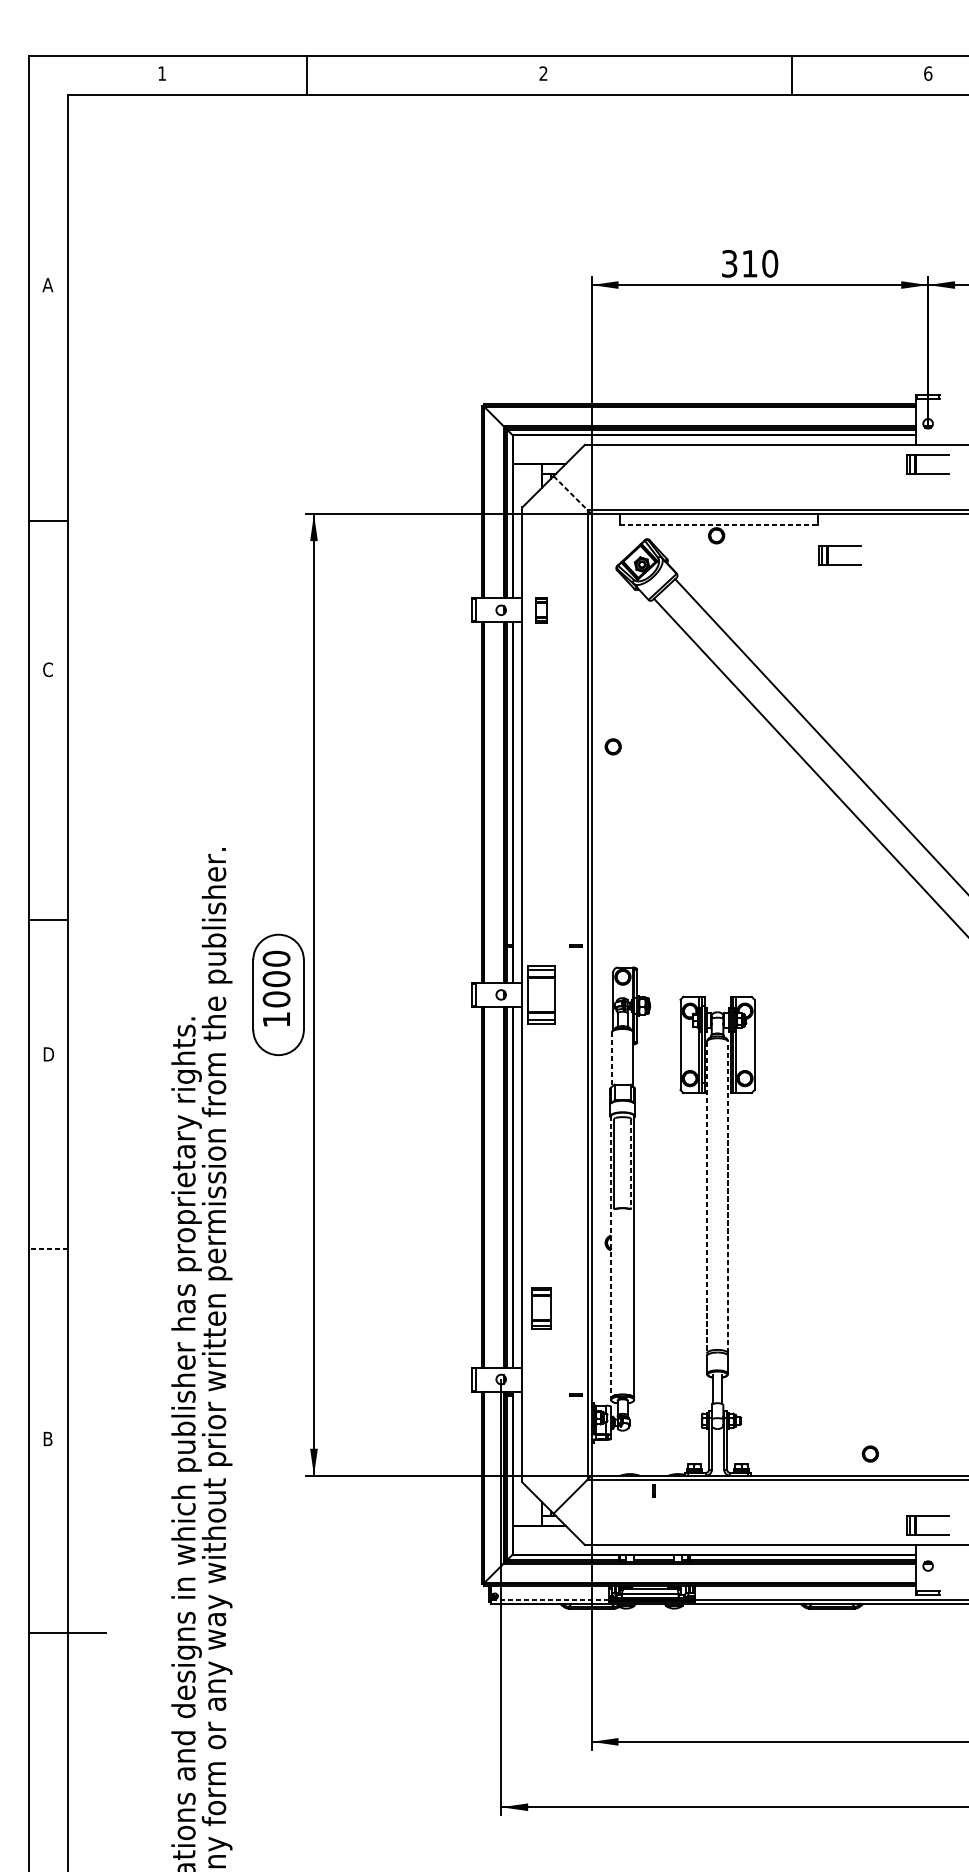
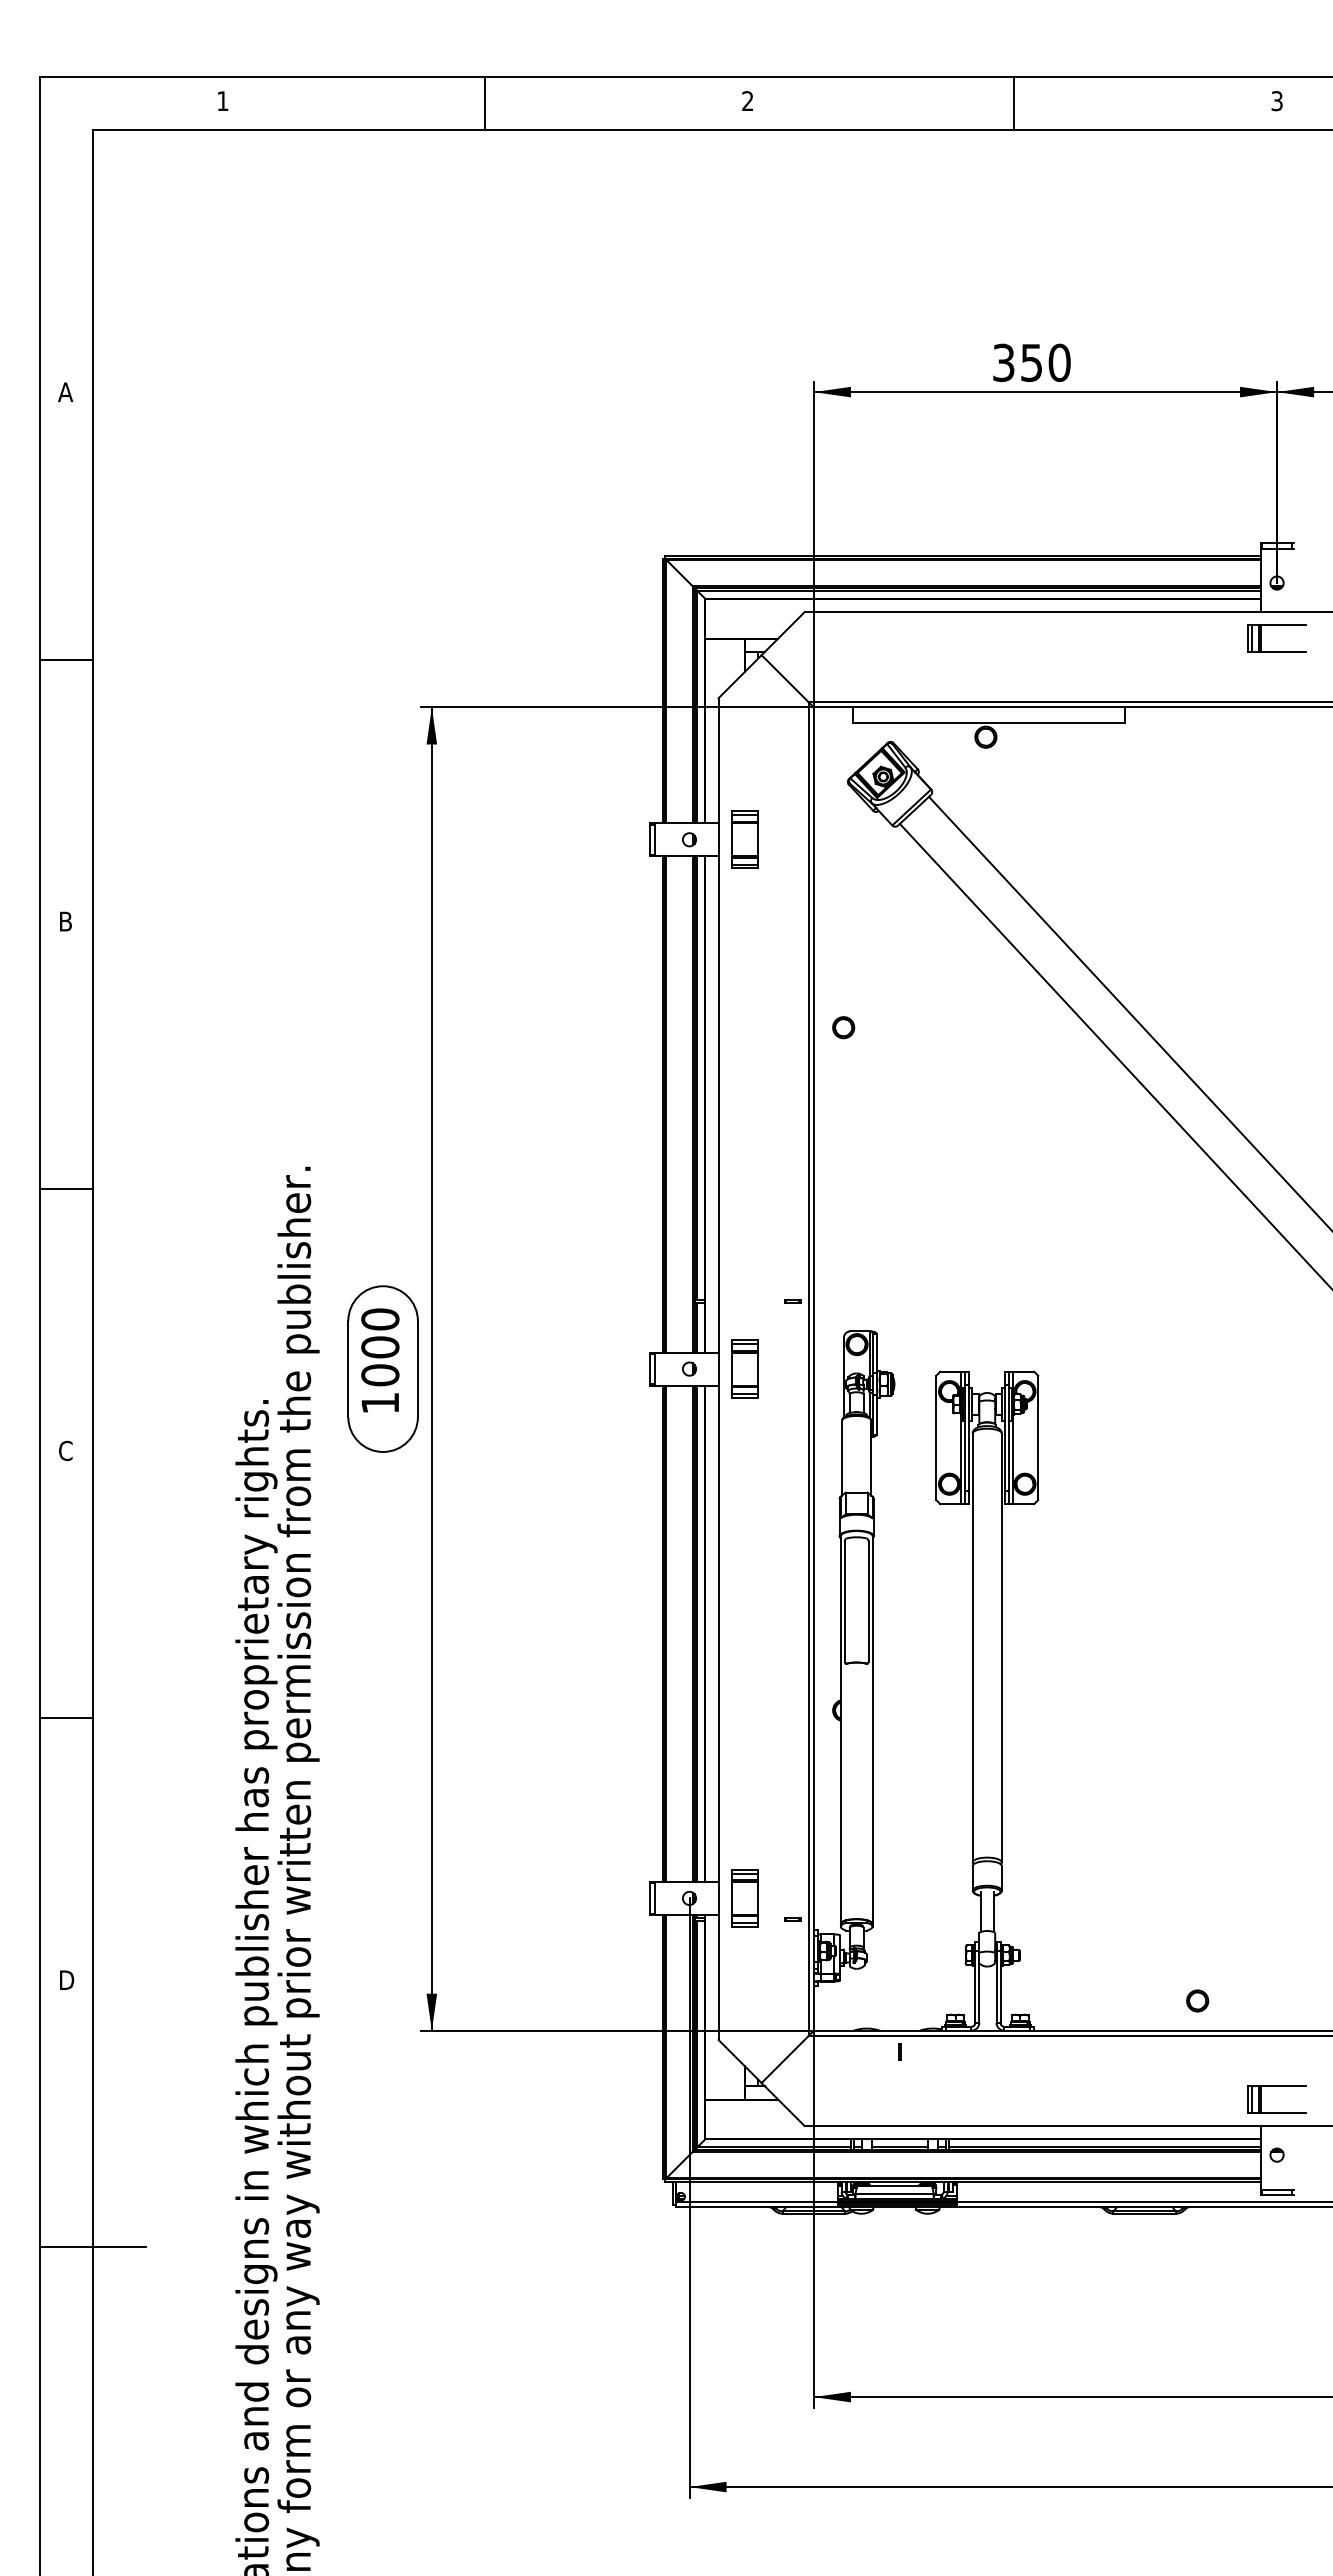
text: (928, 73) -> (1277, 101), 6 -> 3
line: (307, 75) -> (484, 103), moved
line: (792, 75) -> (1014, 103), moved
text: (749, 264) -> (1031, 363), 310 -> 350
line: (570, 493) -> (785, 679), dashed -> solid
line: (48, 521) -> (66, 659), moved
line: (718, 525) -> (988, 722), dashed -> solid
part: (839, 546) -> (1155, 751), removed
part: (541, 610) -> (744, 839), size x1.67
text: (47, 669) -> (65, 921), C -> B
line: (48, 919) -> (66, 1188), moved
part: (541, 994) -> (744, 1368), size x0.71
text: (48, 1054) -> (66, 1450), D -> C
line: (612, 1059) -> (842, 1458), dashed -> solid
line: (631, 1164) -> (868, 1602), dashed -> solid
line: (706, 1197) -> (972, 1648), dashed -> solid
line: (727, 1197) -> (1001, 1647), dashed -> solid
line: (48, 1248) -> (66, 1718), dashed -> solid
line: (610, 1257) -> (840, 1730), dashed -> solid
part: (541, 1308) -> (744, 1898), moved
text: (49, 1438) -> (68, 1979), B -> D
line: (549, 1600) -> (756, 2202), dashed -> solid

